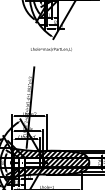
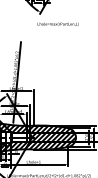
text: (51, 49) -> (58, 24), moved

